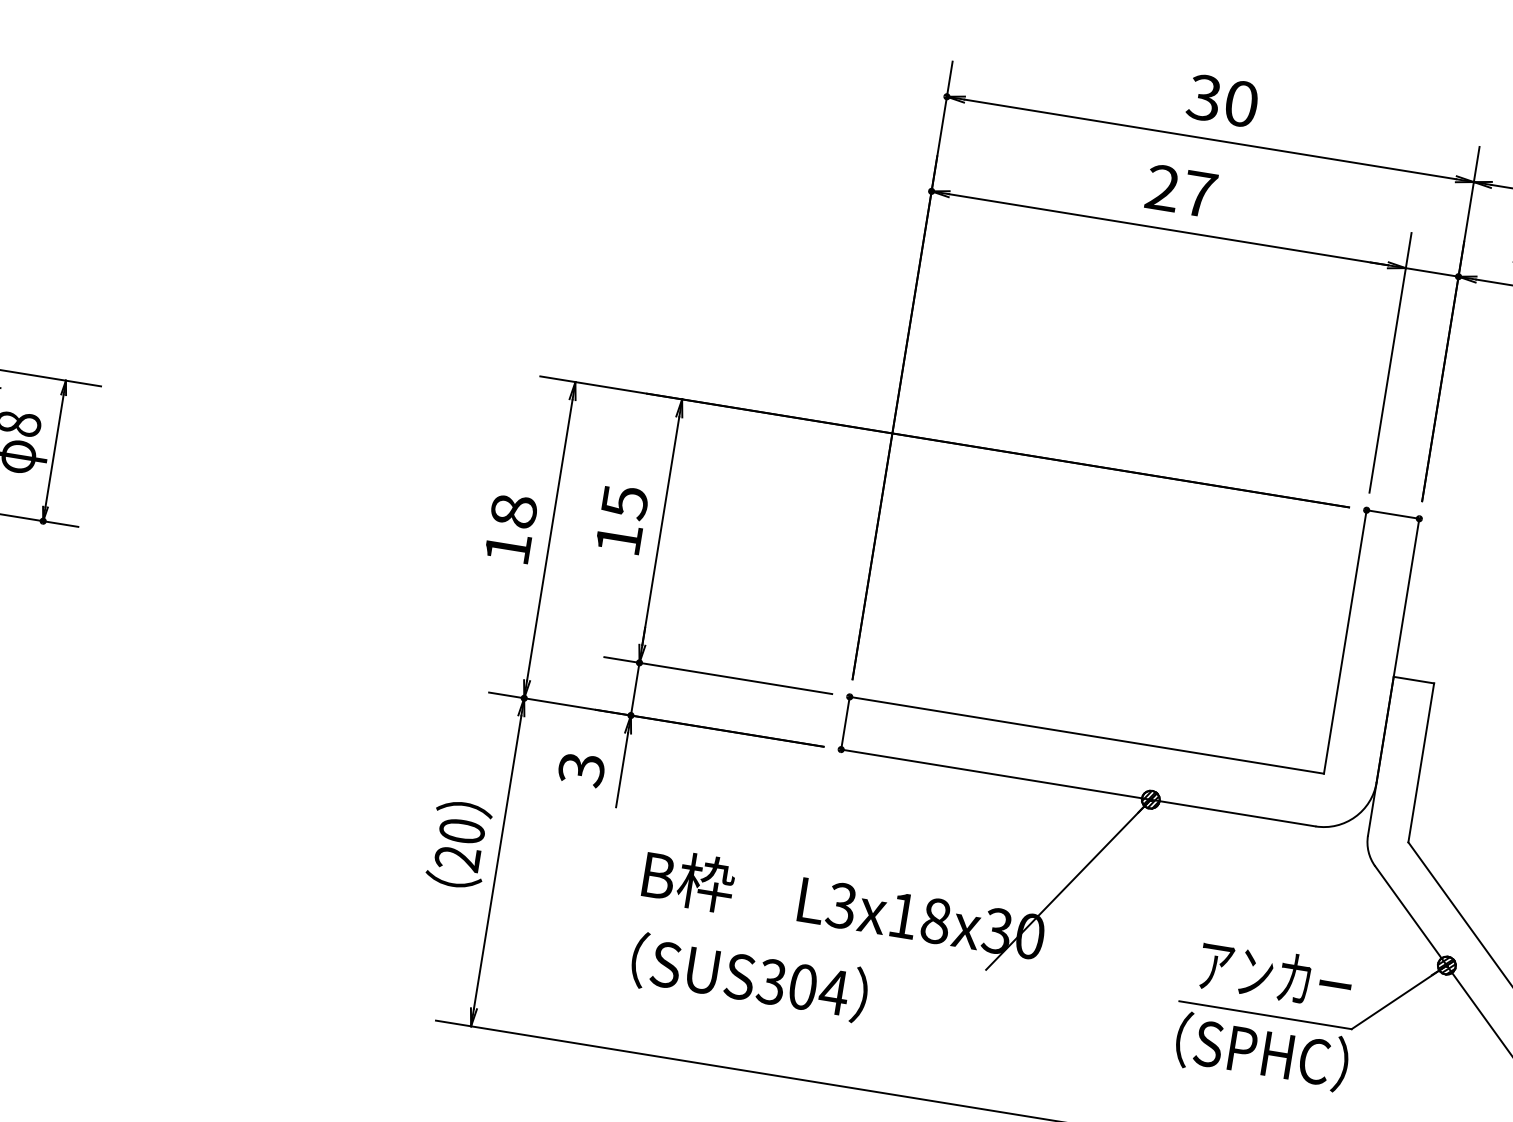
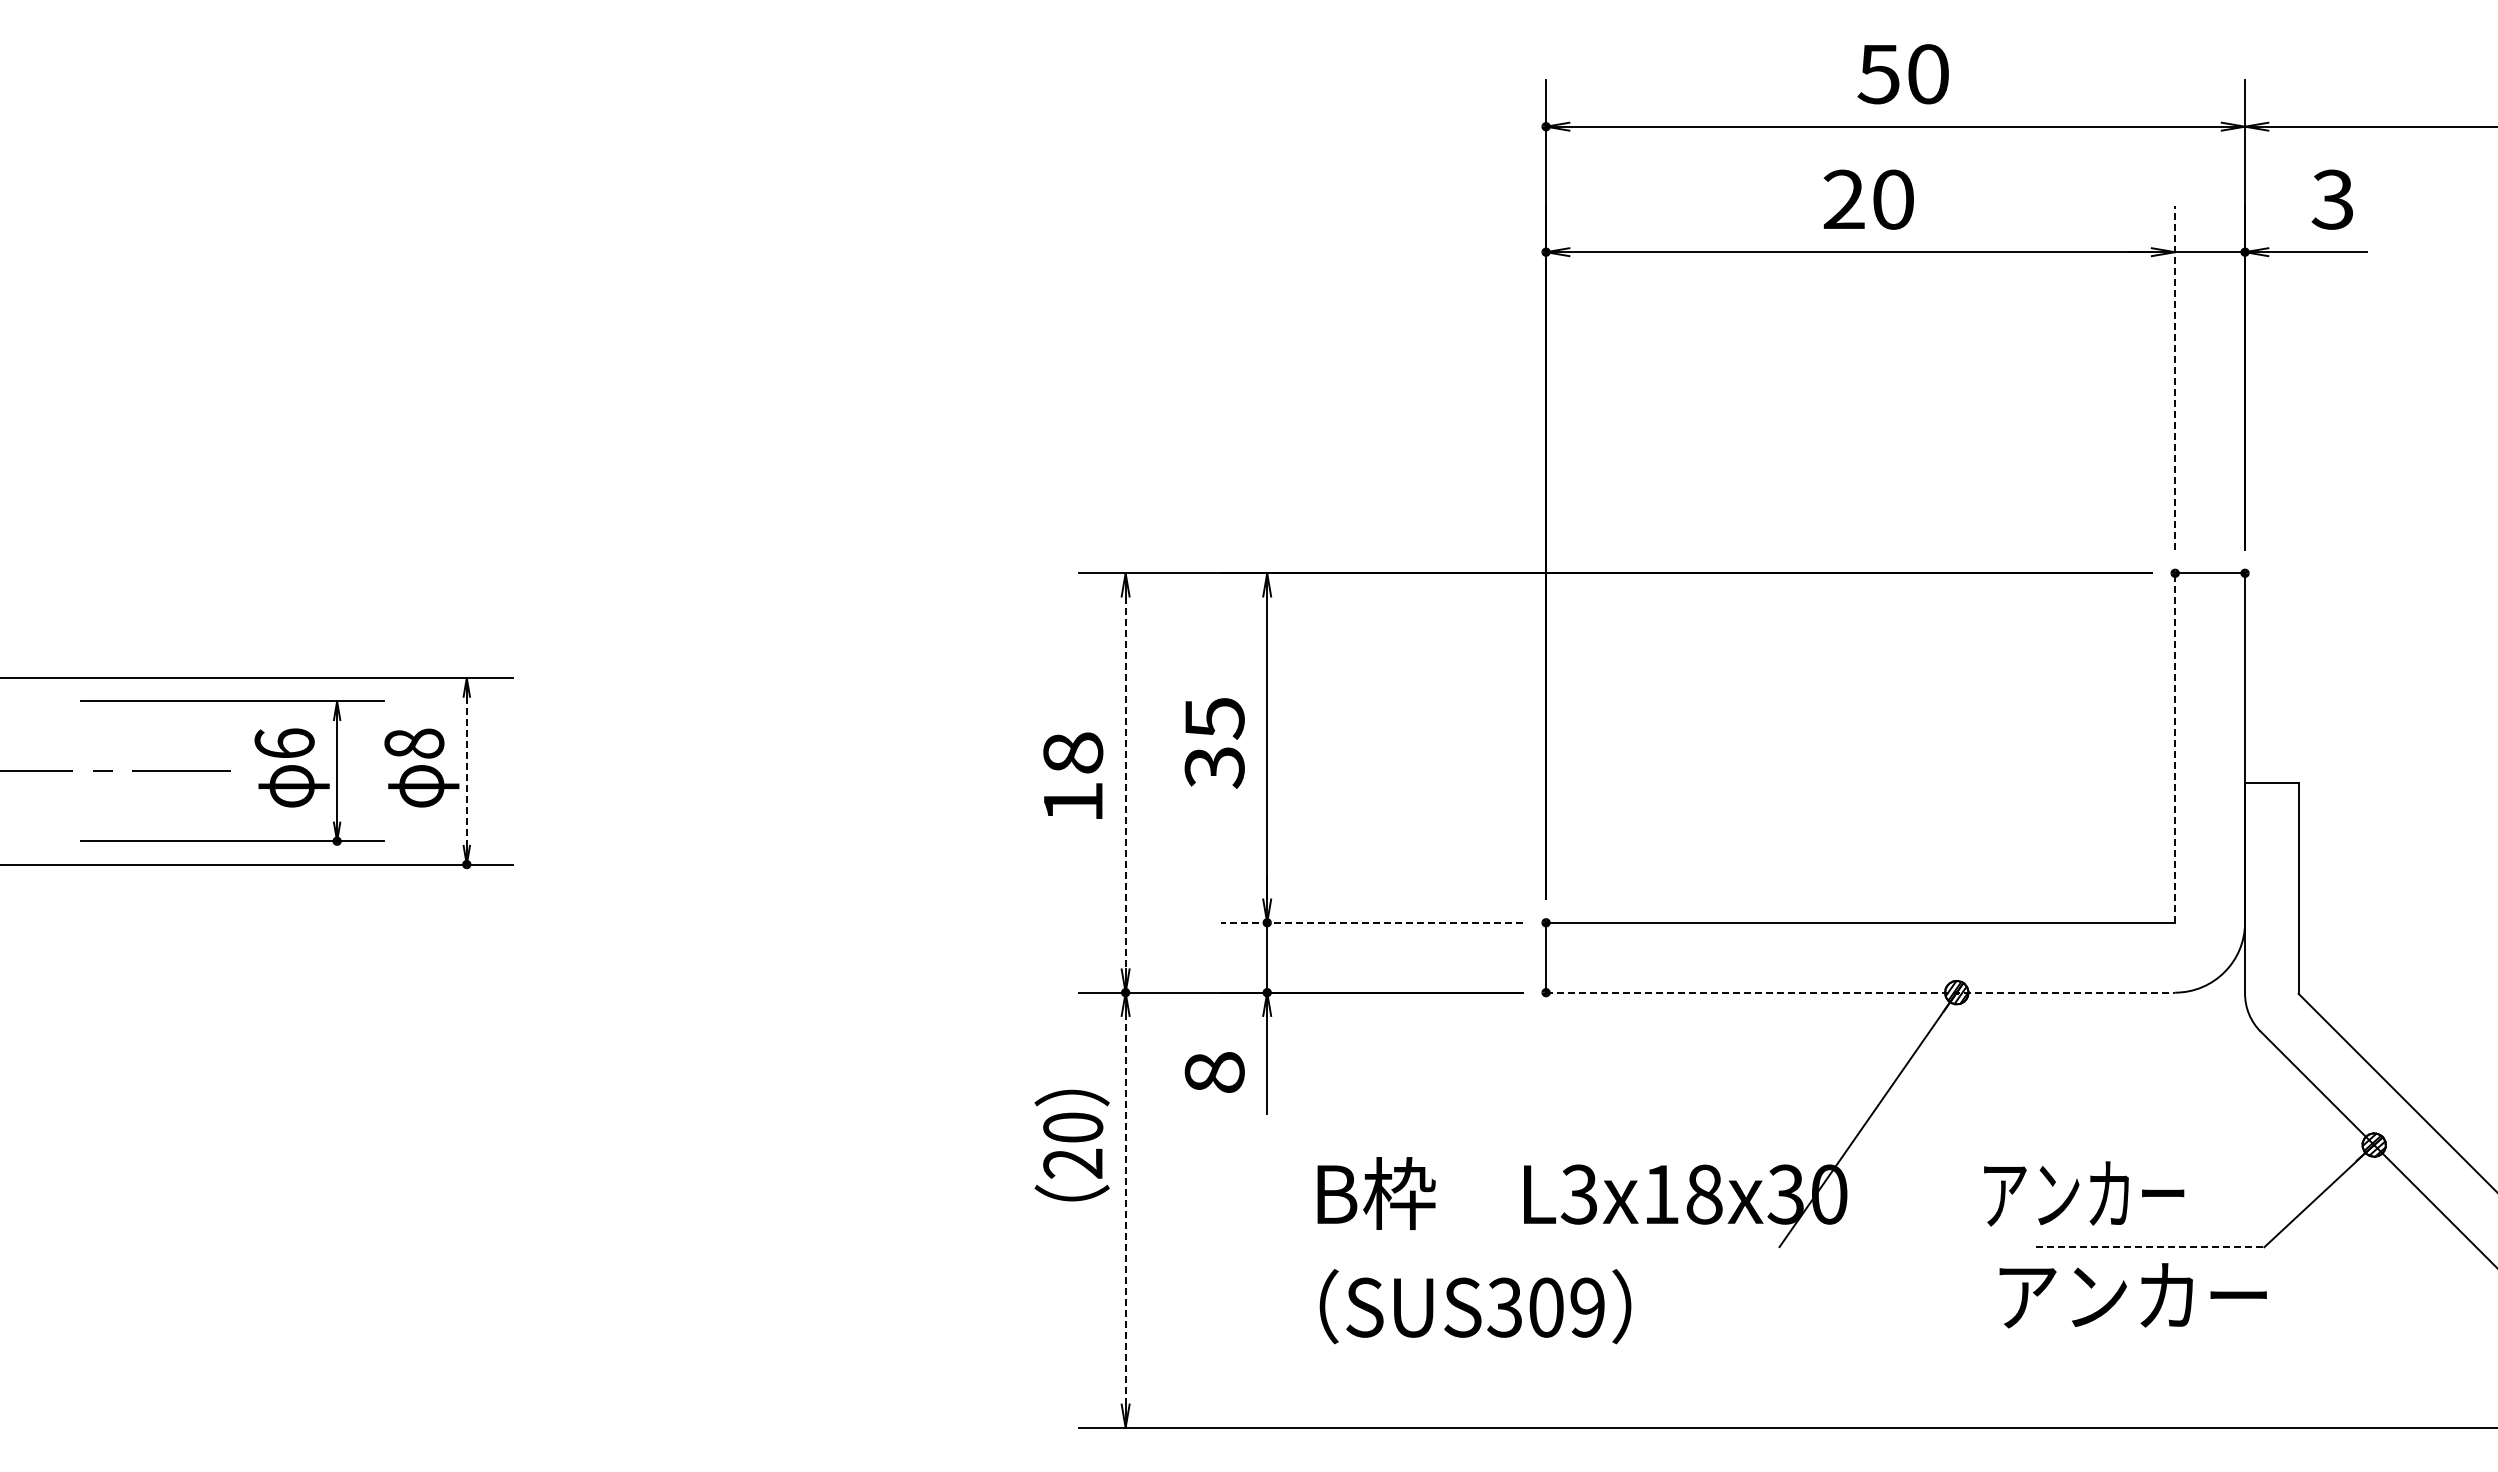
text: (1204, 97) -> (1878, 73), 30 -> 50
text: (1199, 194) -> (1893, 199), 27 -> 20
line: (1390, 362) -> (2175, 377), solid -> dashed
line: (54, 451) -> (466, 771), solid -> dashed
text: (618, 539) -> (1214, 767), 15 -> 35
line: (549, 540) -> (1125, 783), solid -> dashed
line: (1345, 642) -> (2175, 748), solid -> dashed
line: (718, 675) -> (1371, 922), solid -> dashed
text: (581, 770) -> (1214, 1073), 3 -> 8
line: (1078, 787) -> (1860, 992), solid -> dashed
text: (458, 844) -> (1071, 1145), moved
line: (497, 861) -> (1125, 1209), solid -> dashed
text: (1276, 975) -> (2084, 1193), moved
text: (833, 991) -> (1587, 1307), SUS304 -> SUS309
line: (1265, 1015) -> (2150, 1247), solid -> dashed
text: (1247, 1049) -> (2133, 1295), （SPHC） -> アンカー

